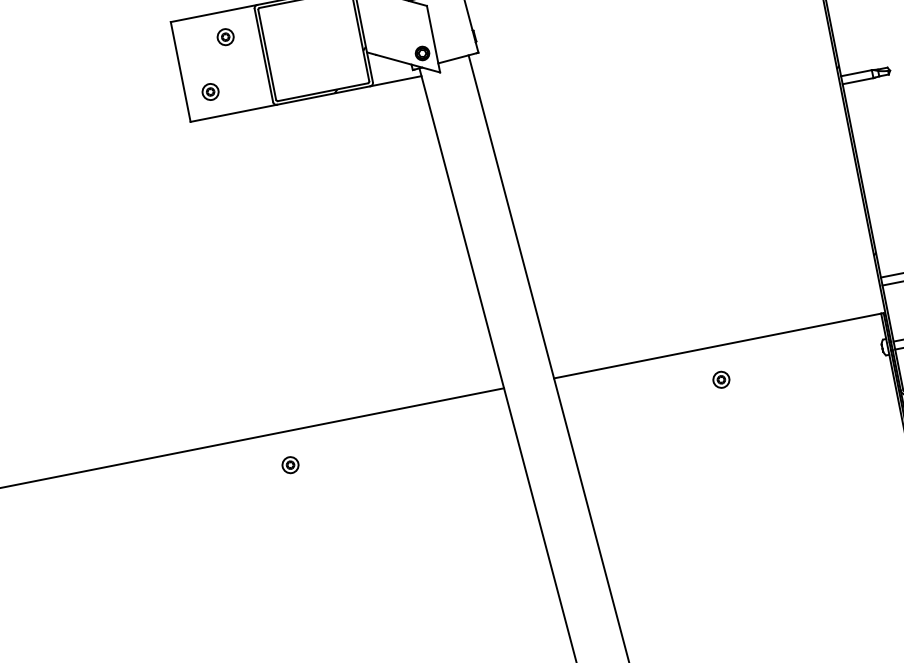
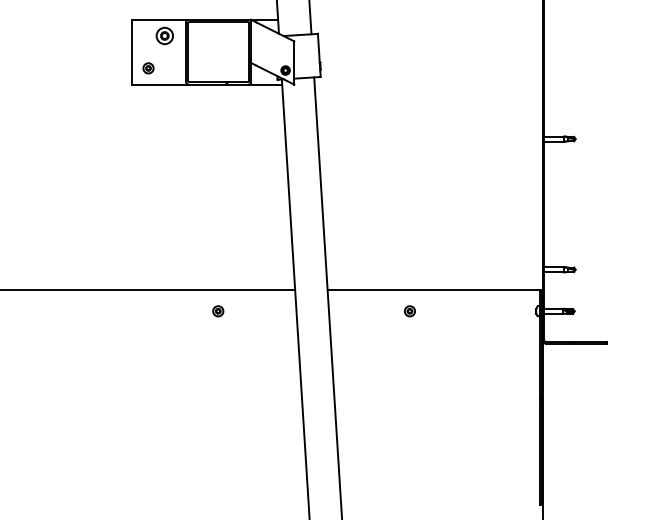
part: (225, 36) -> (164, 35), size x1.6
part: (720, 380) -> (409, 311), moved
part: (290, 465) -> (218, 311), moved

